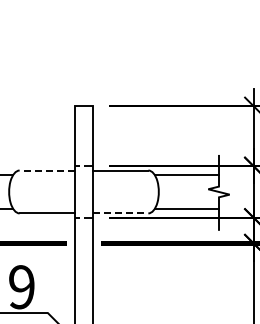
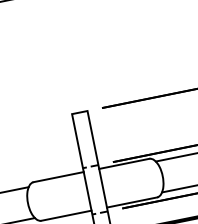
line: (47, 170) -> (58, 177), dashed -> solid
line: (120, 213) -> (132, 202), dashed -> solid

